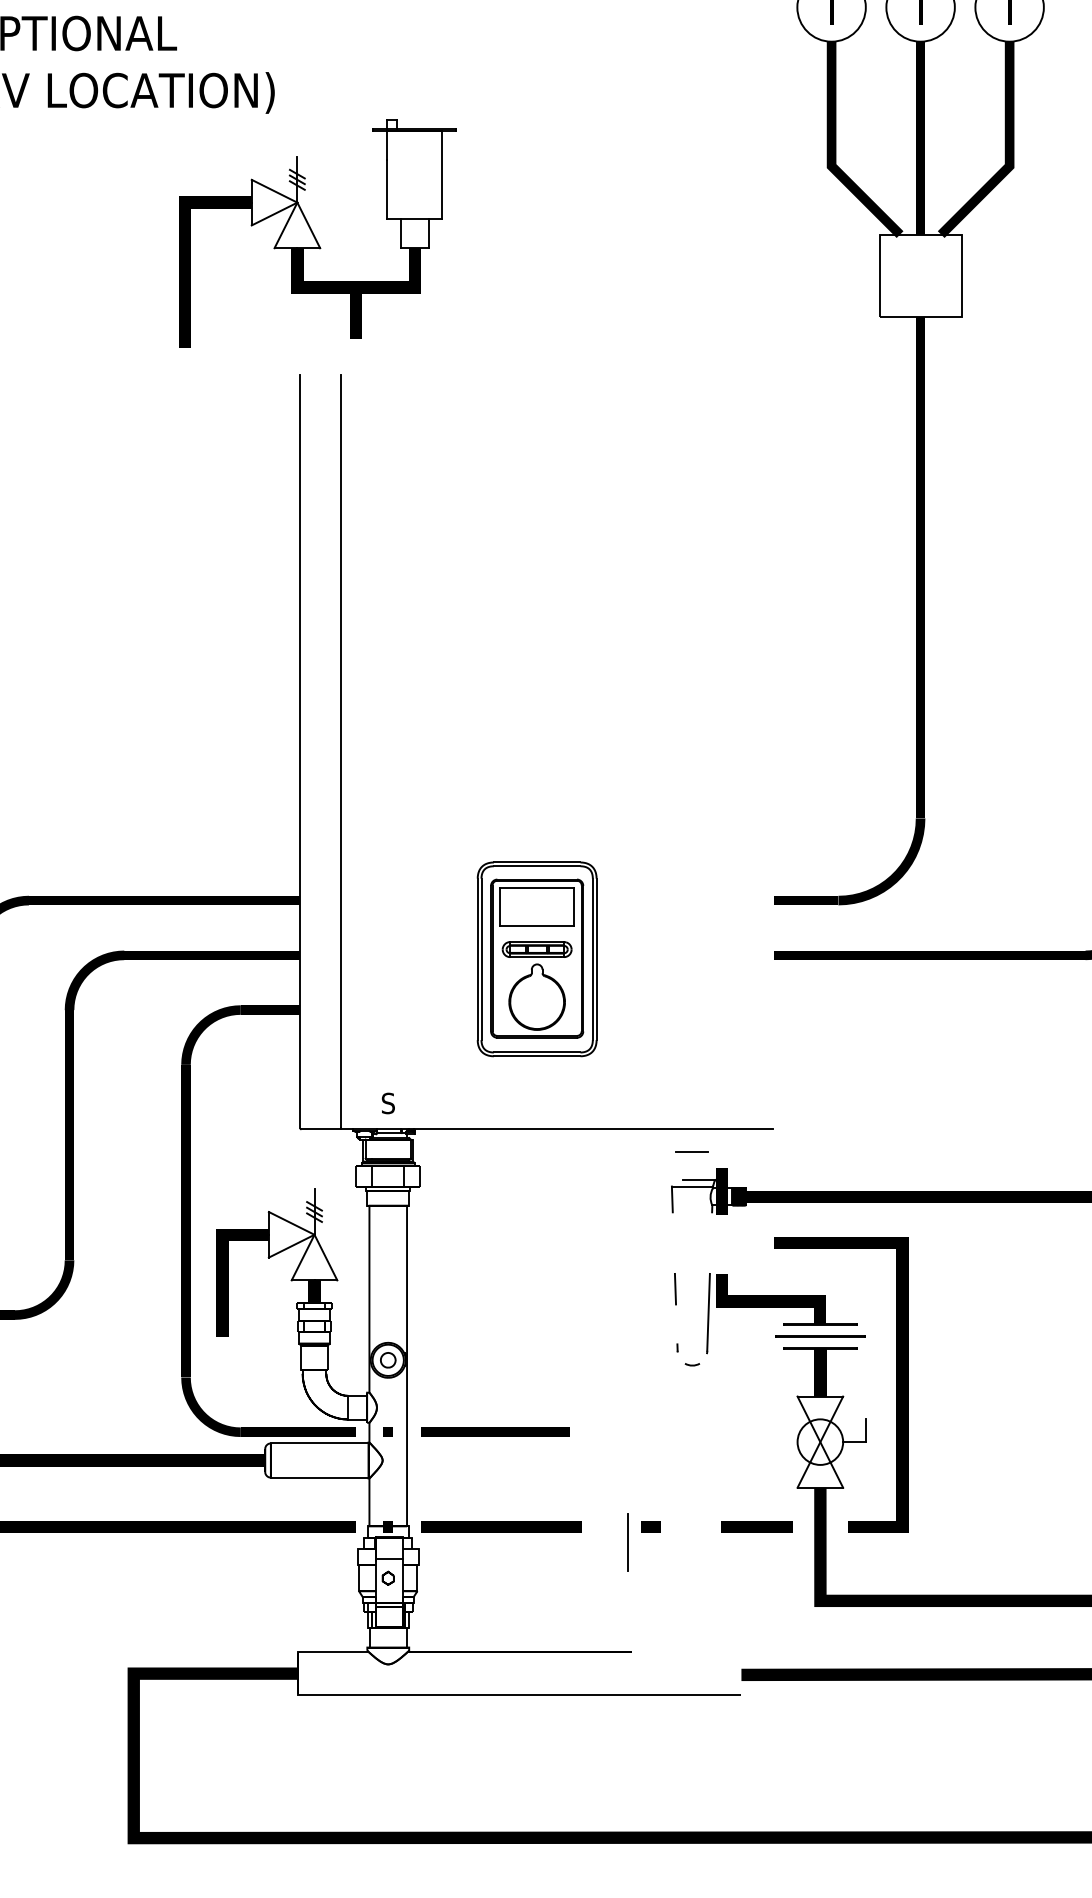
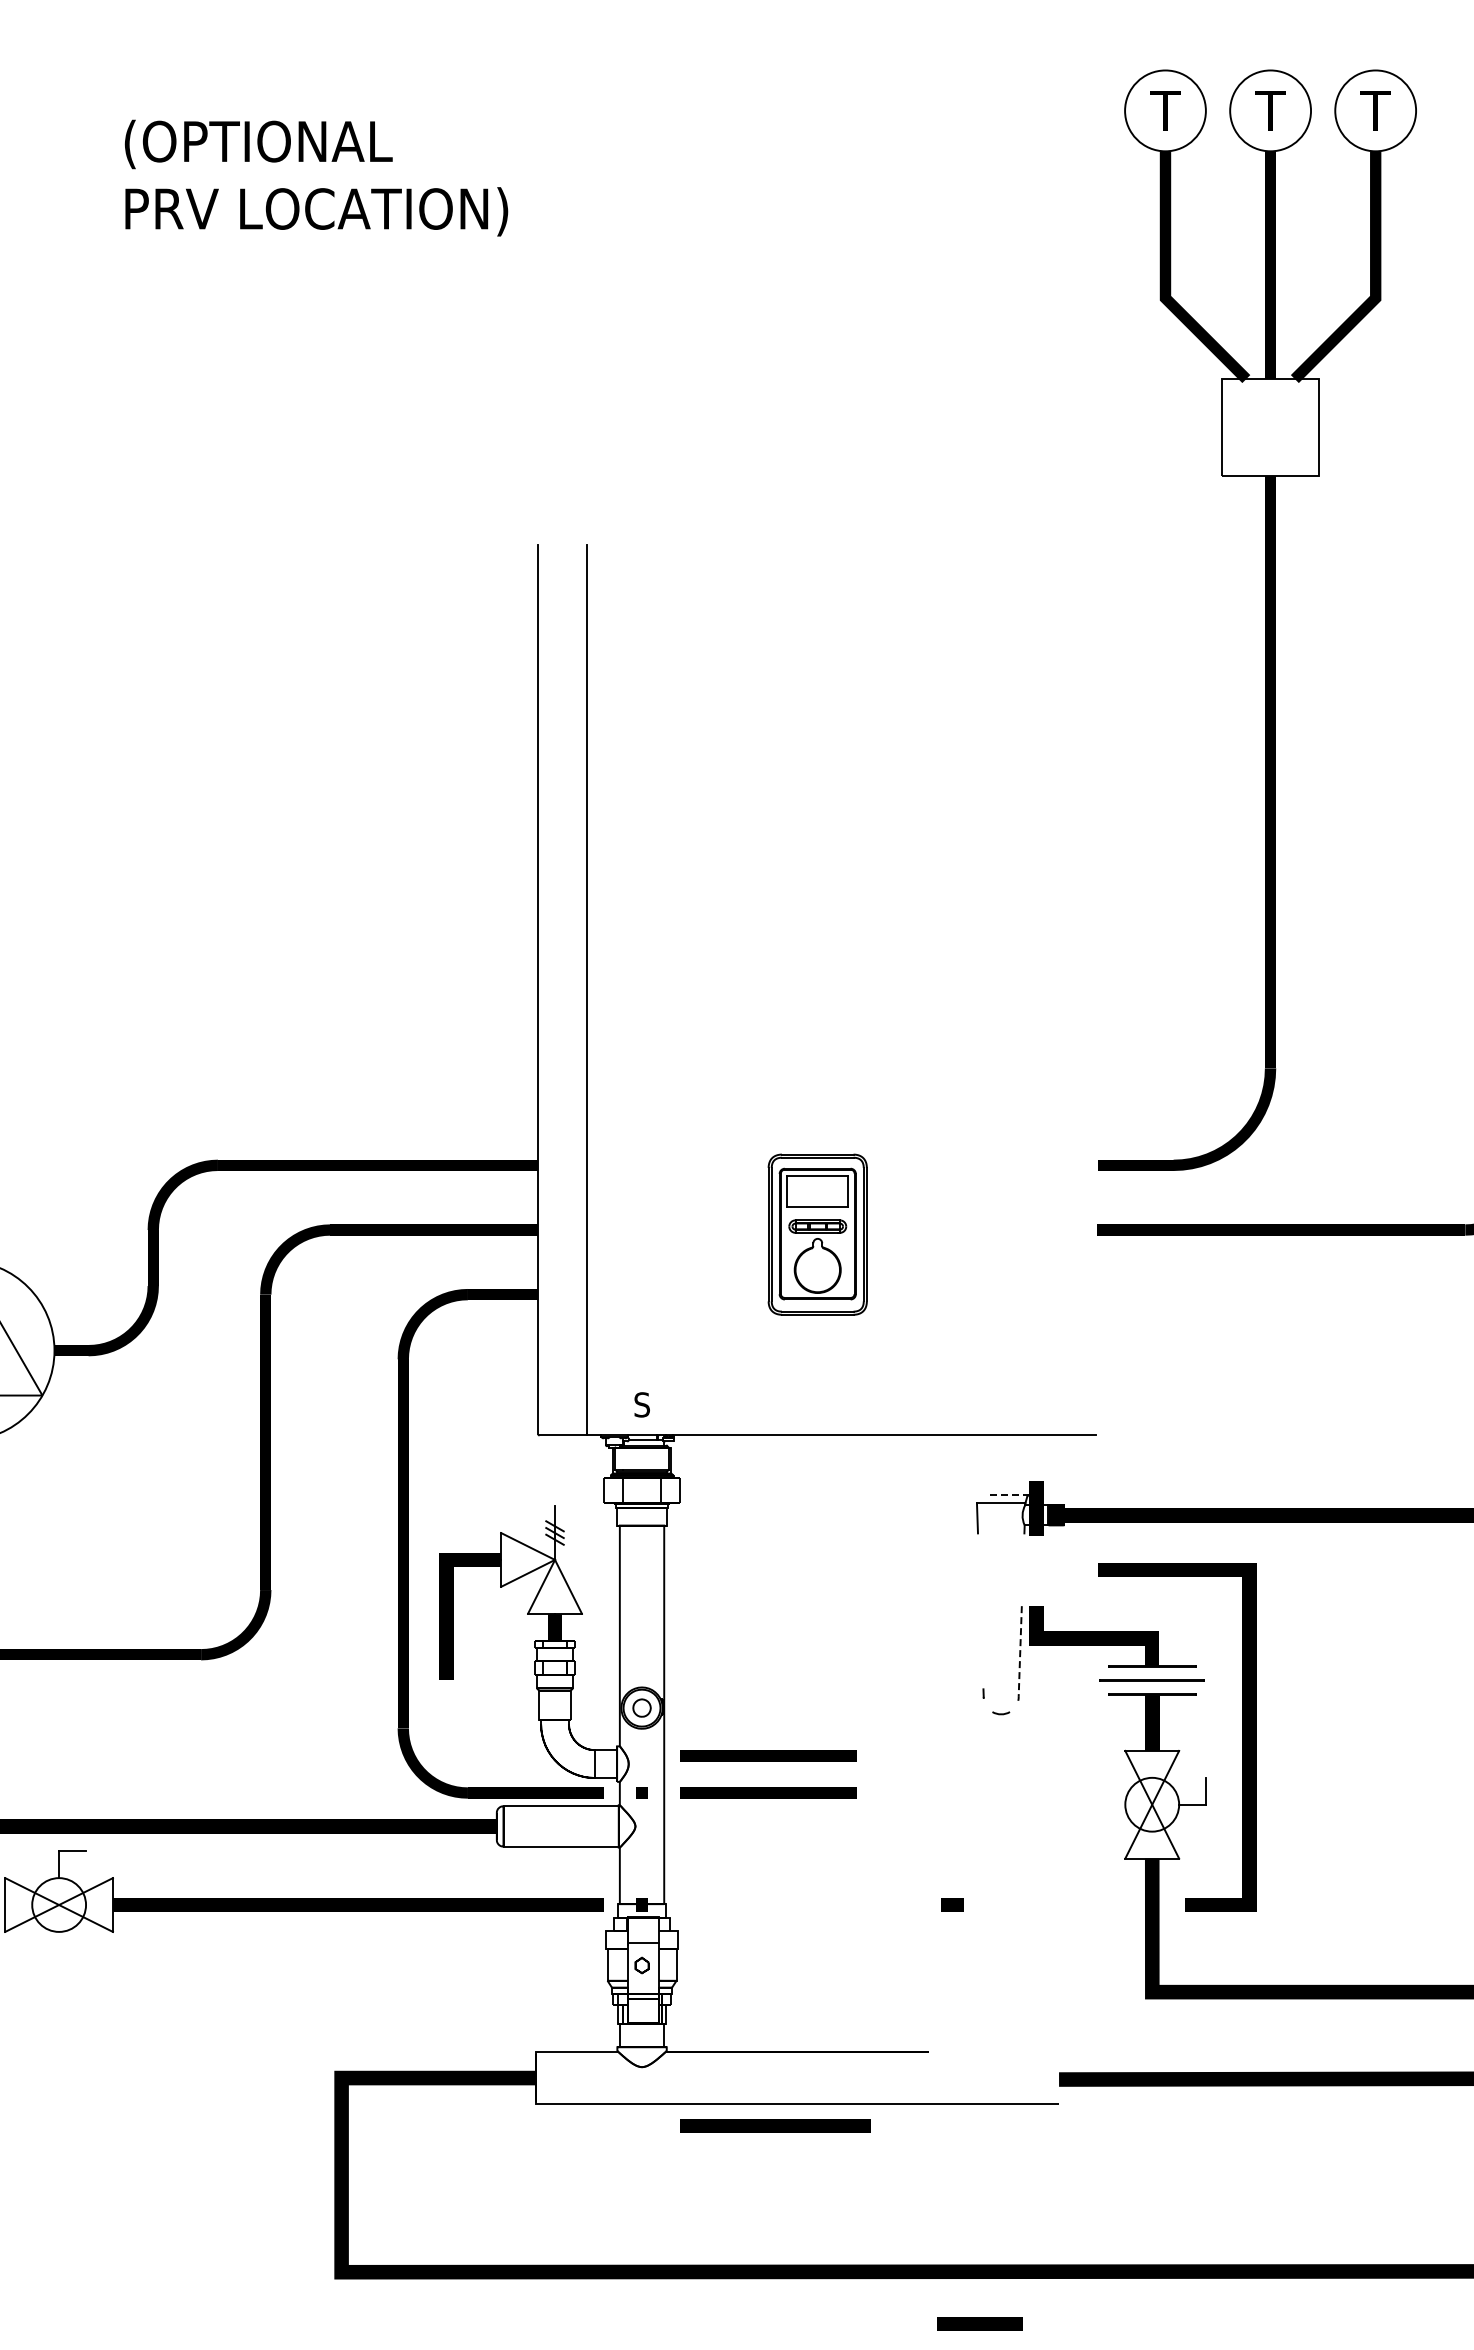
part: (317, 233) -> (558, 377), removed
part: (536, 959) -> (817, 1234), size x0.7
line: (691, 1152) -> (1000, 1462), removed
line: (700, 1179) -> (1010, 1494), solid -> dashed
line: (674, 1289) -> (980, 1624), removed
line: (708, 1313) -> (1020, 1652), solid -> dashed
line: (495, 1400) -> (768, 1755), added
line: (501, 1526) -> (775, 2125), moved
line: (756, 1526) -> (979, 2323), moved
line: (627, 1541) -> (924, 1922), removed

